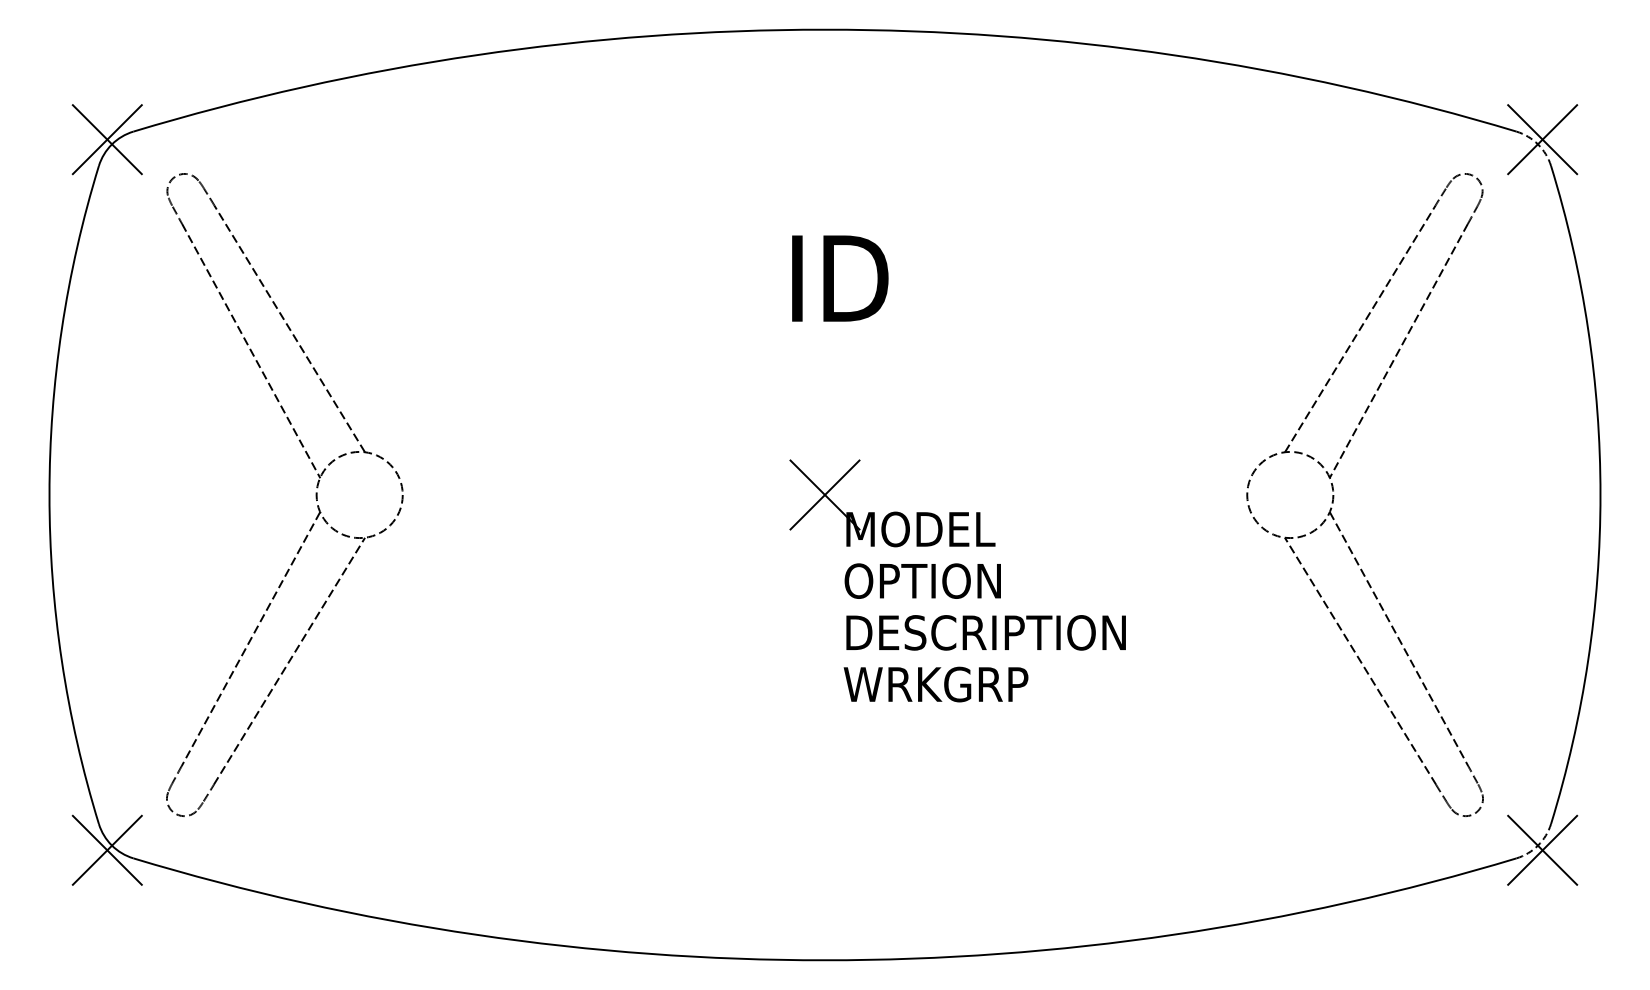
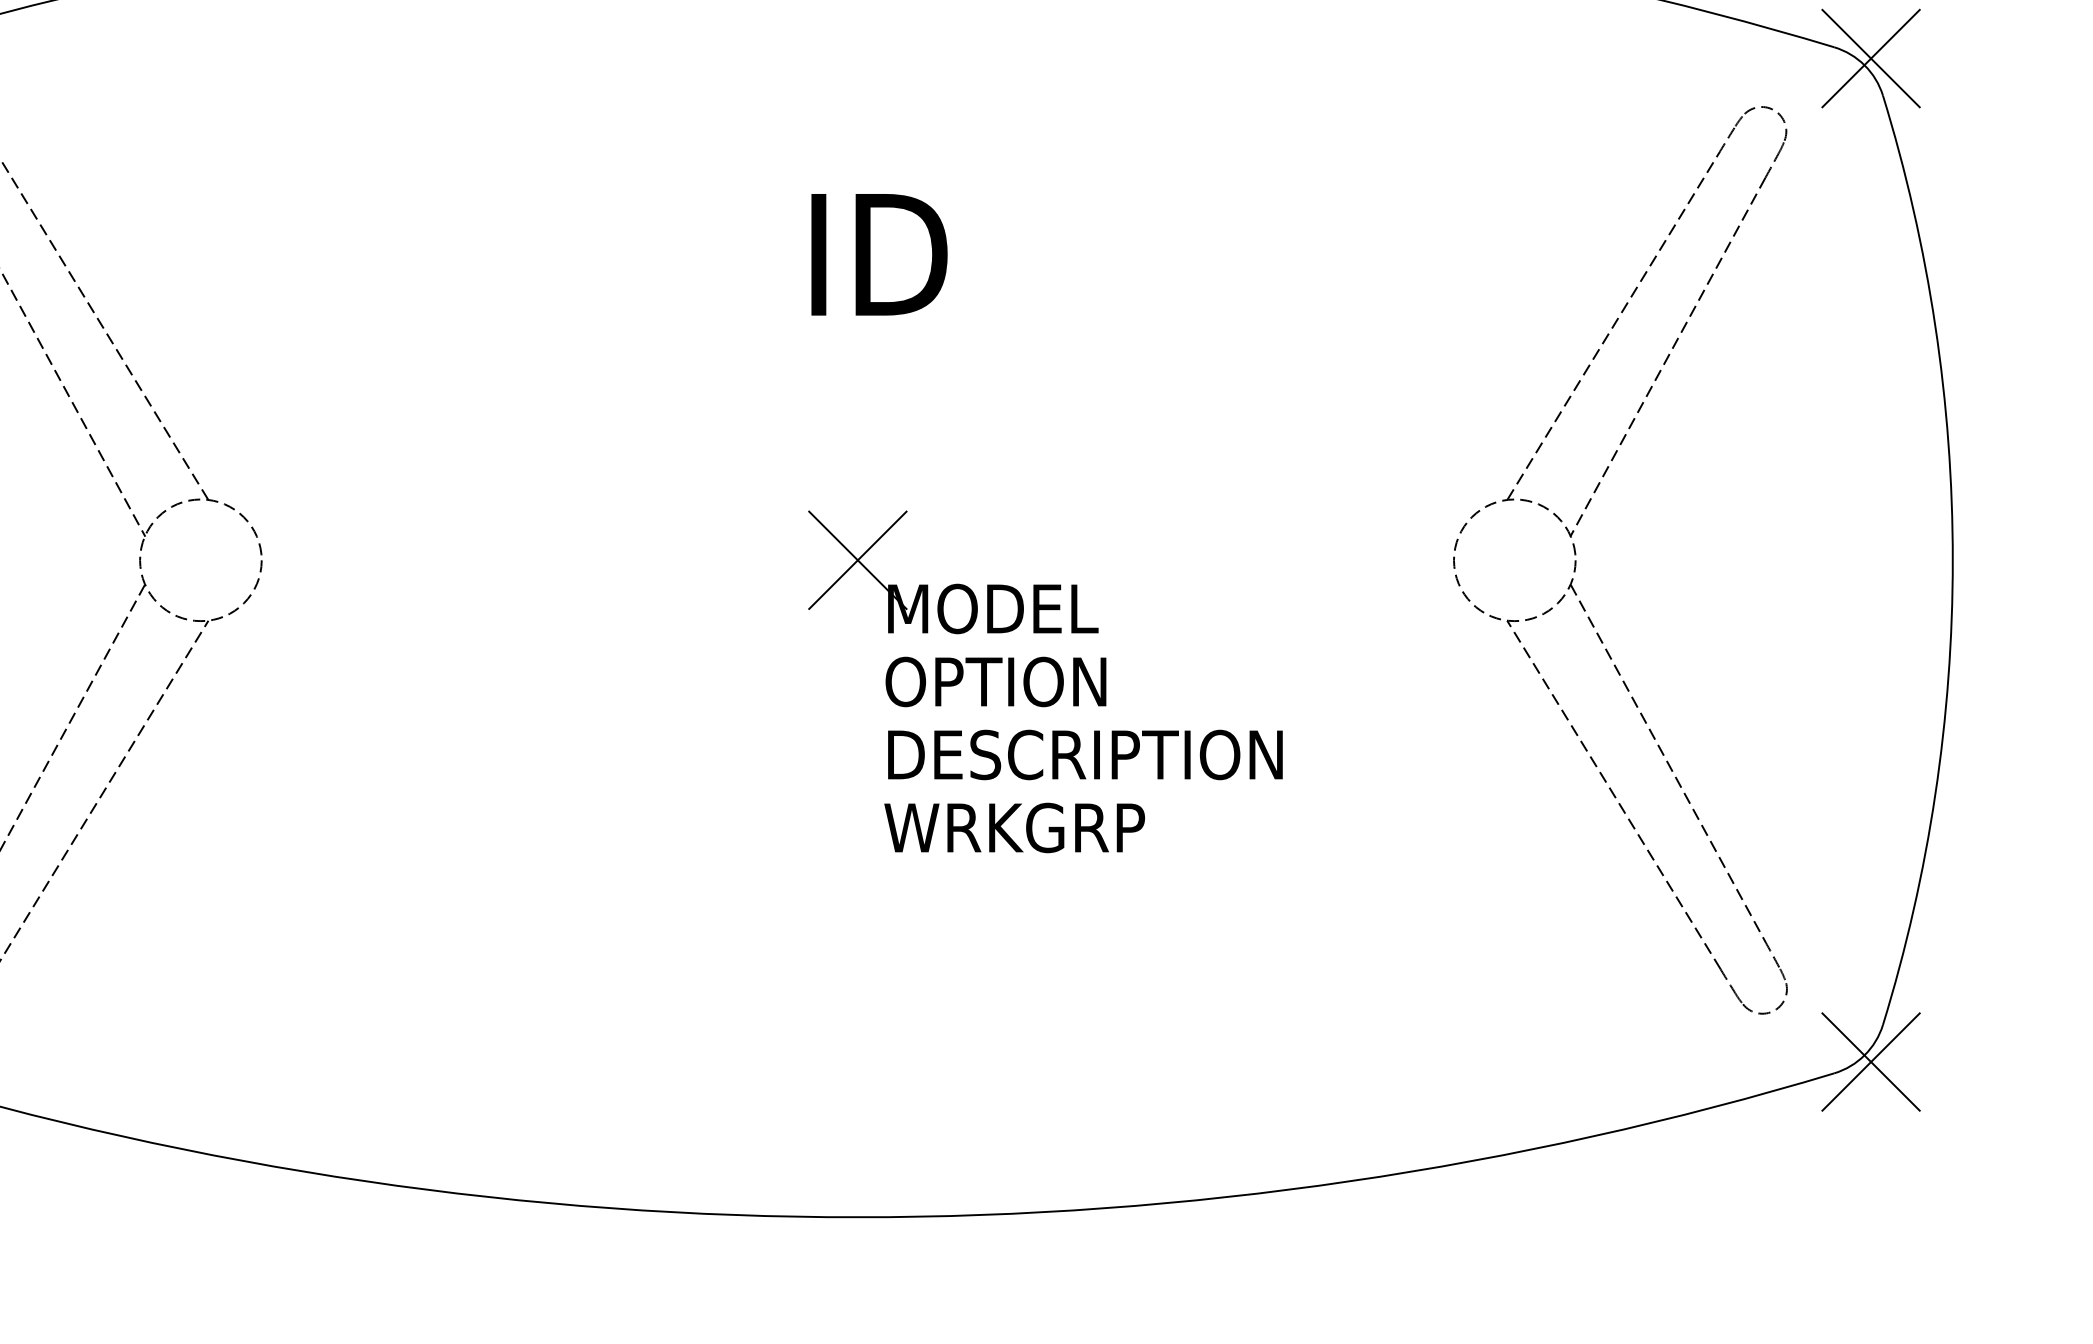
arc: (1538, 144) -> (1865, 65), dashed -> solid
arc: (1538, 845) -> (1865, 1055), dashed -> solid

